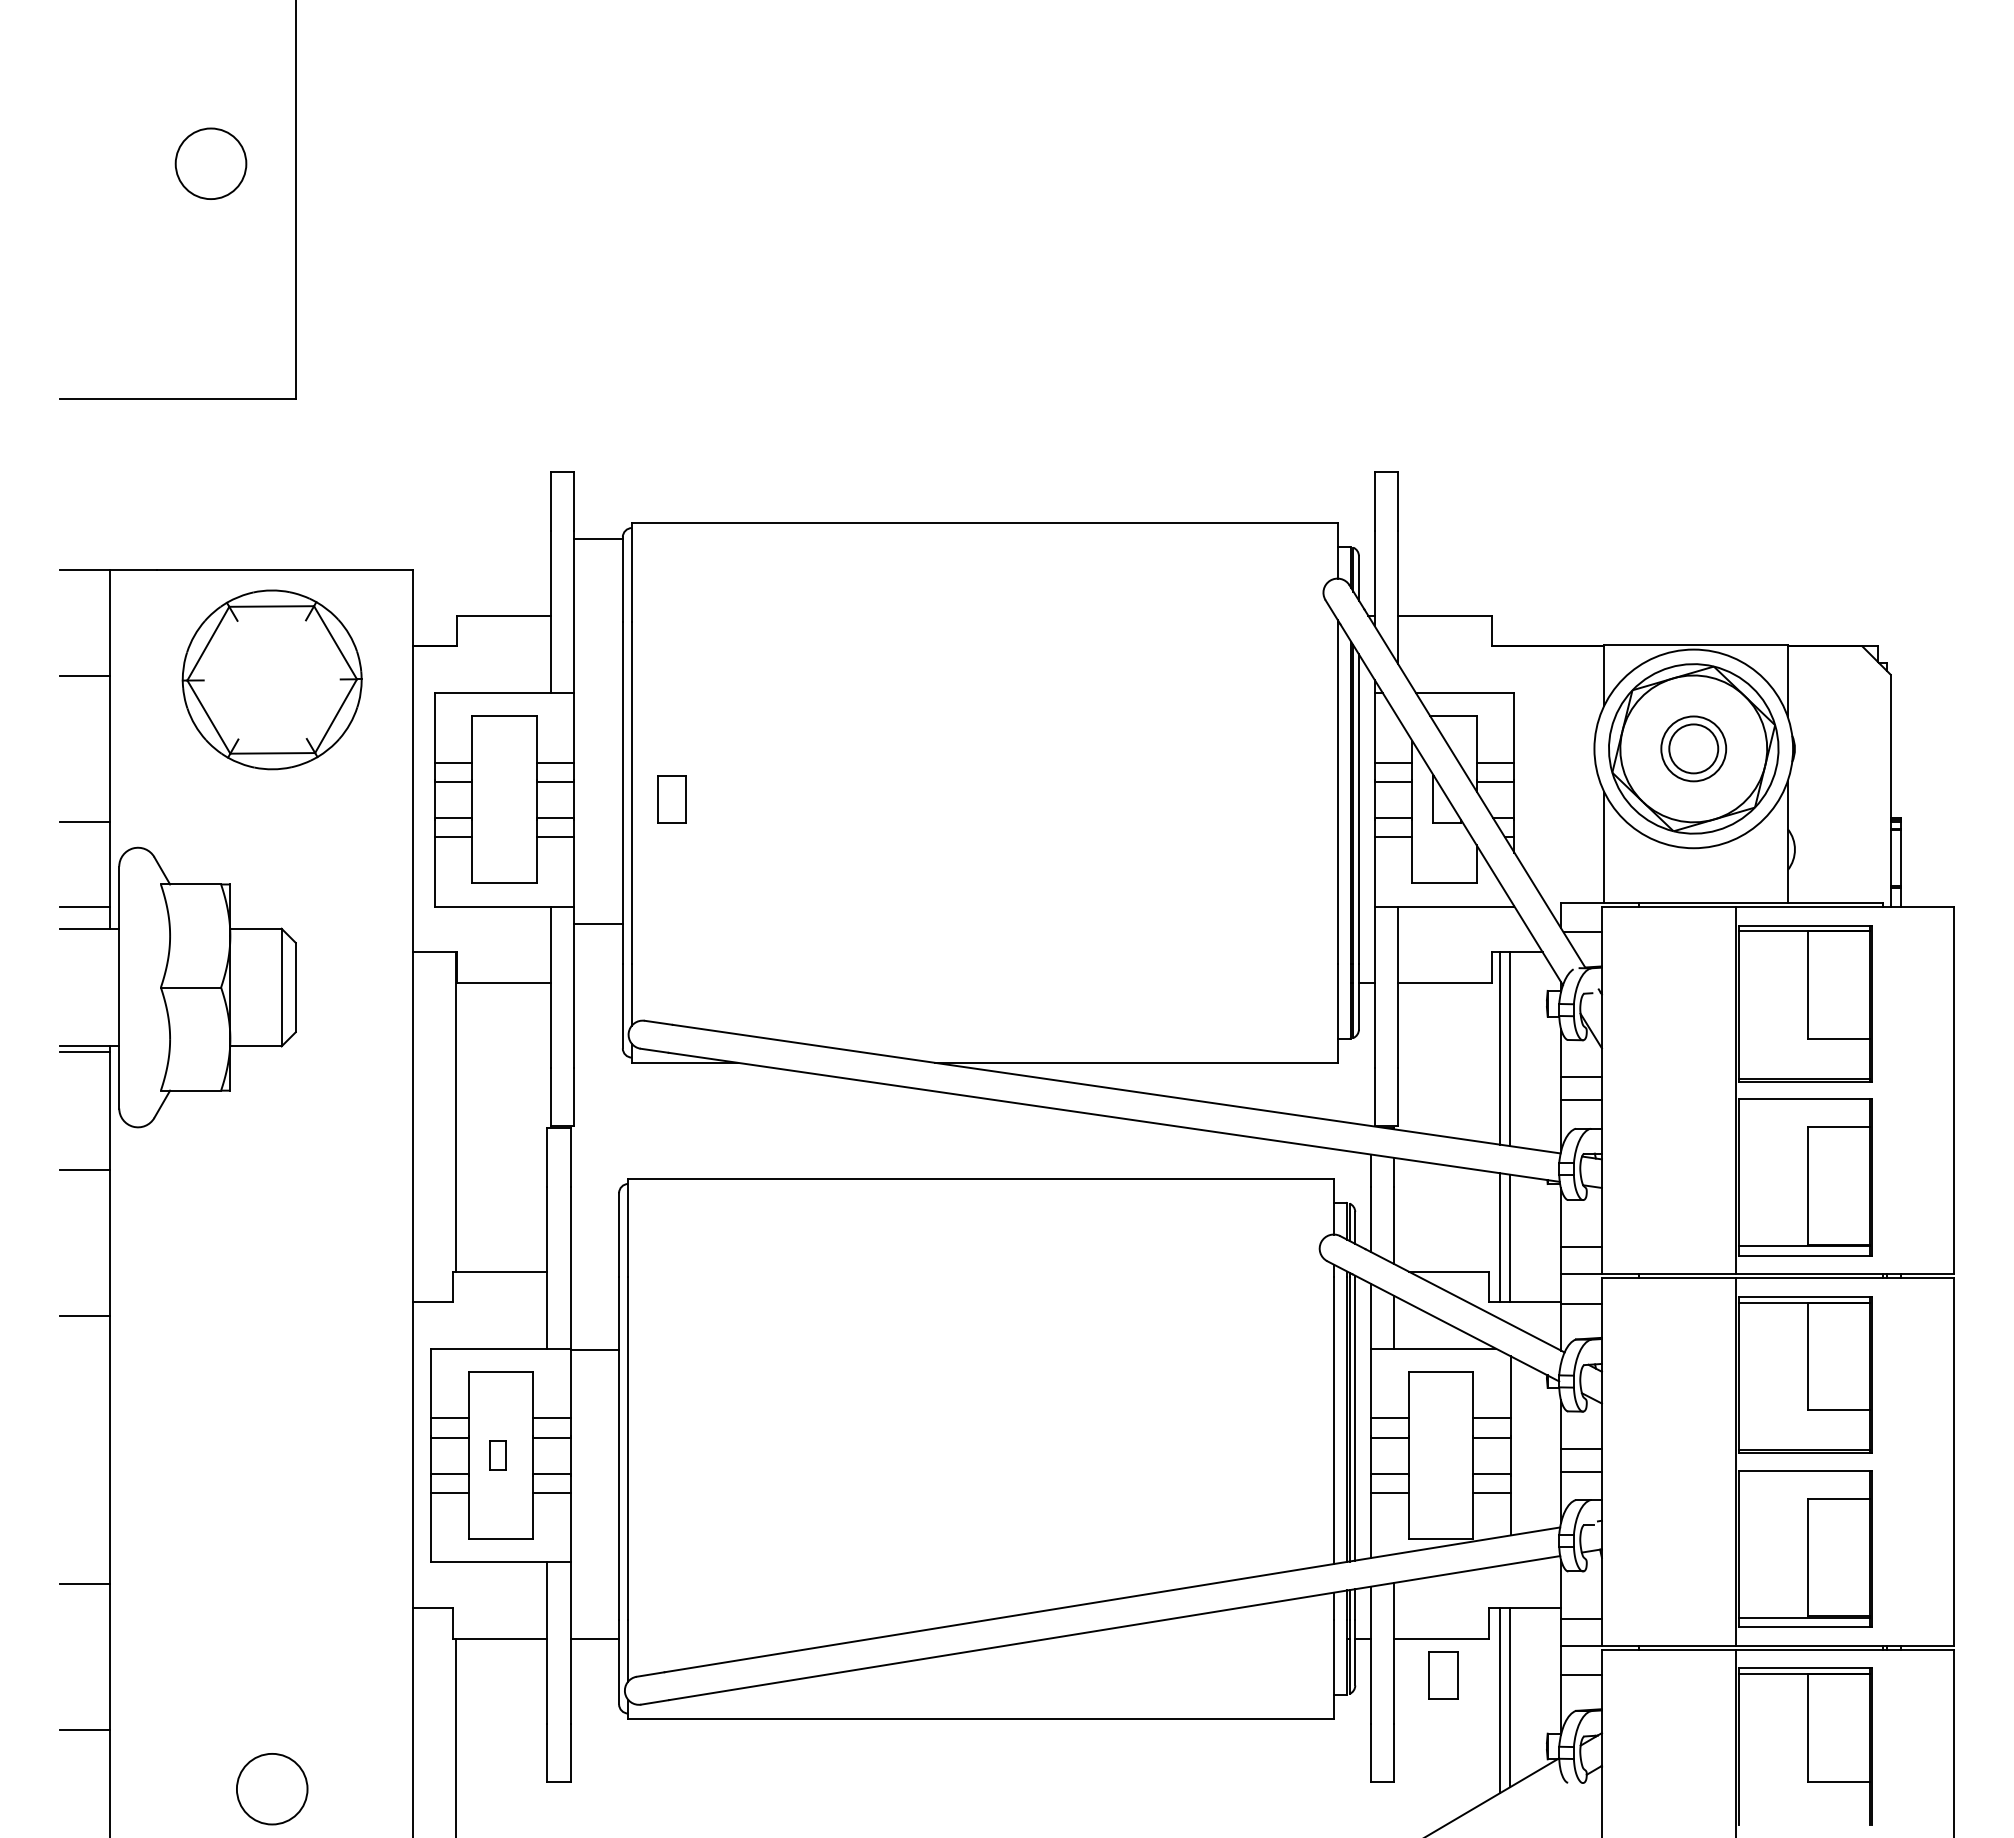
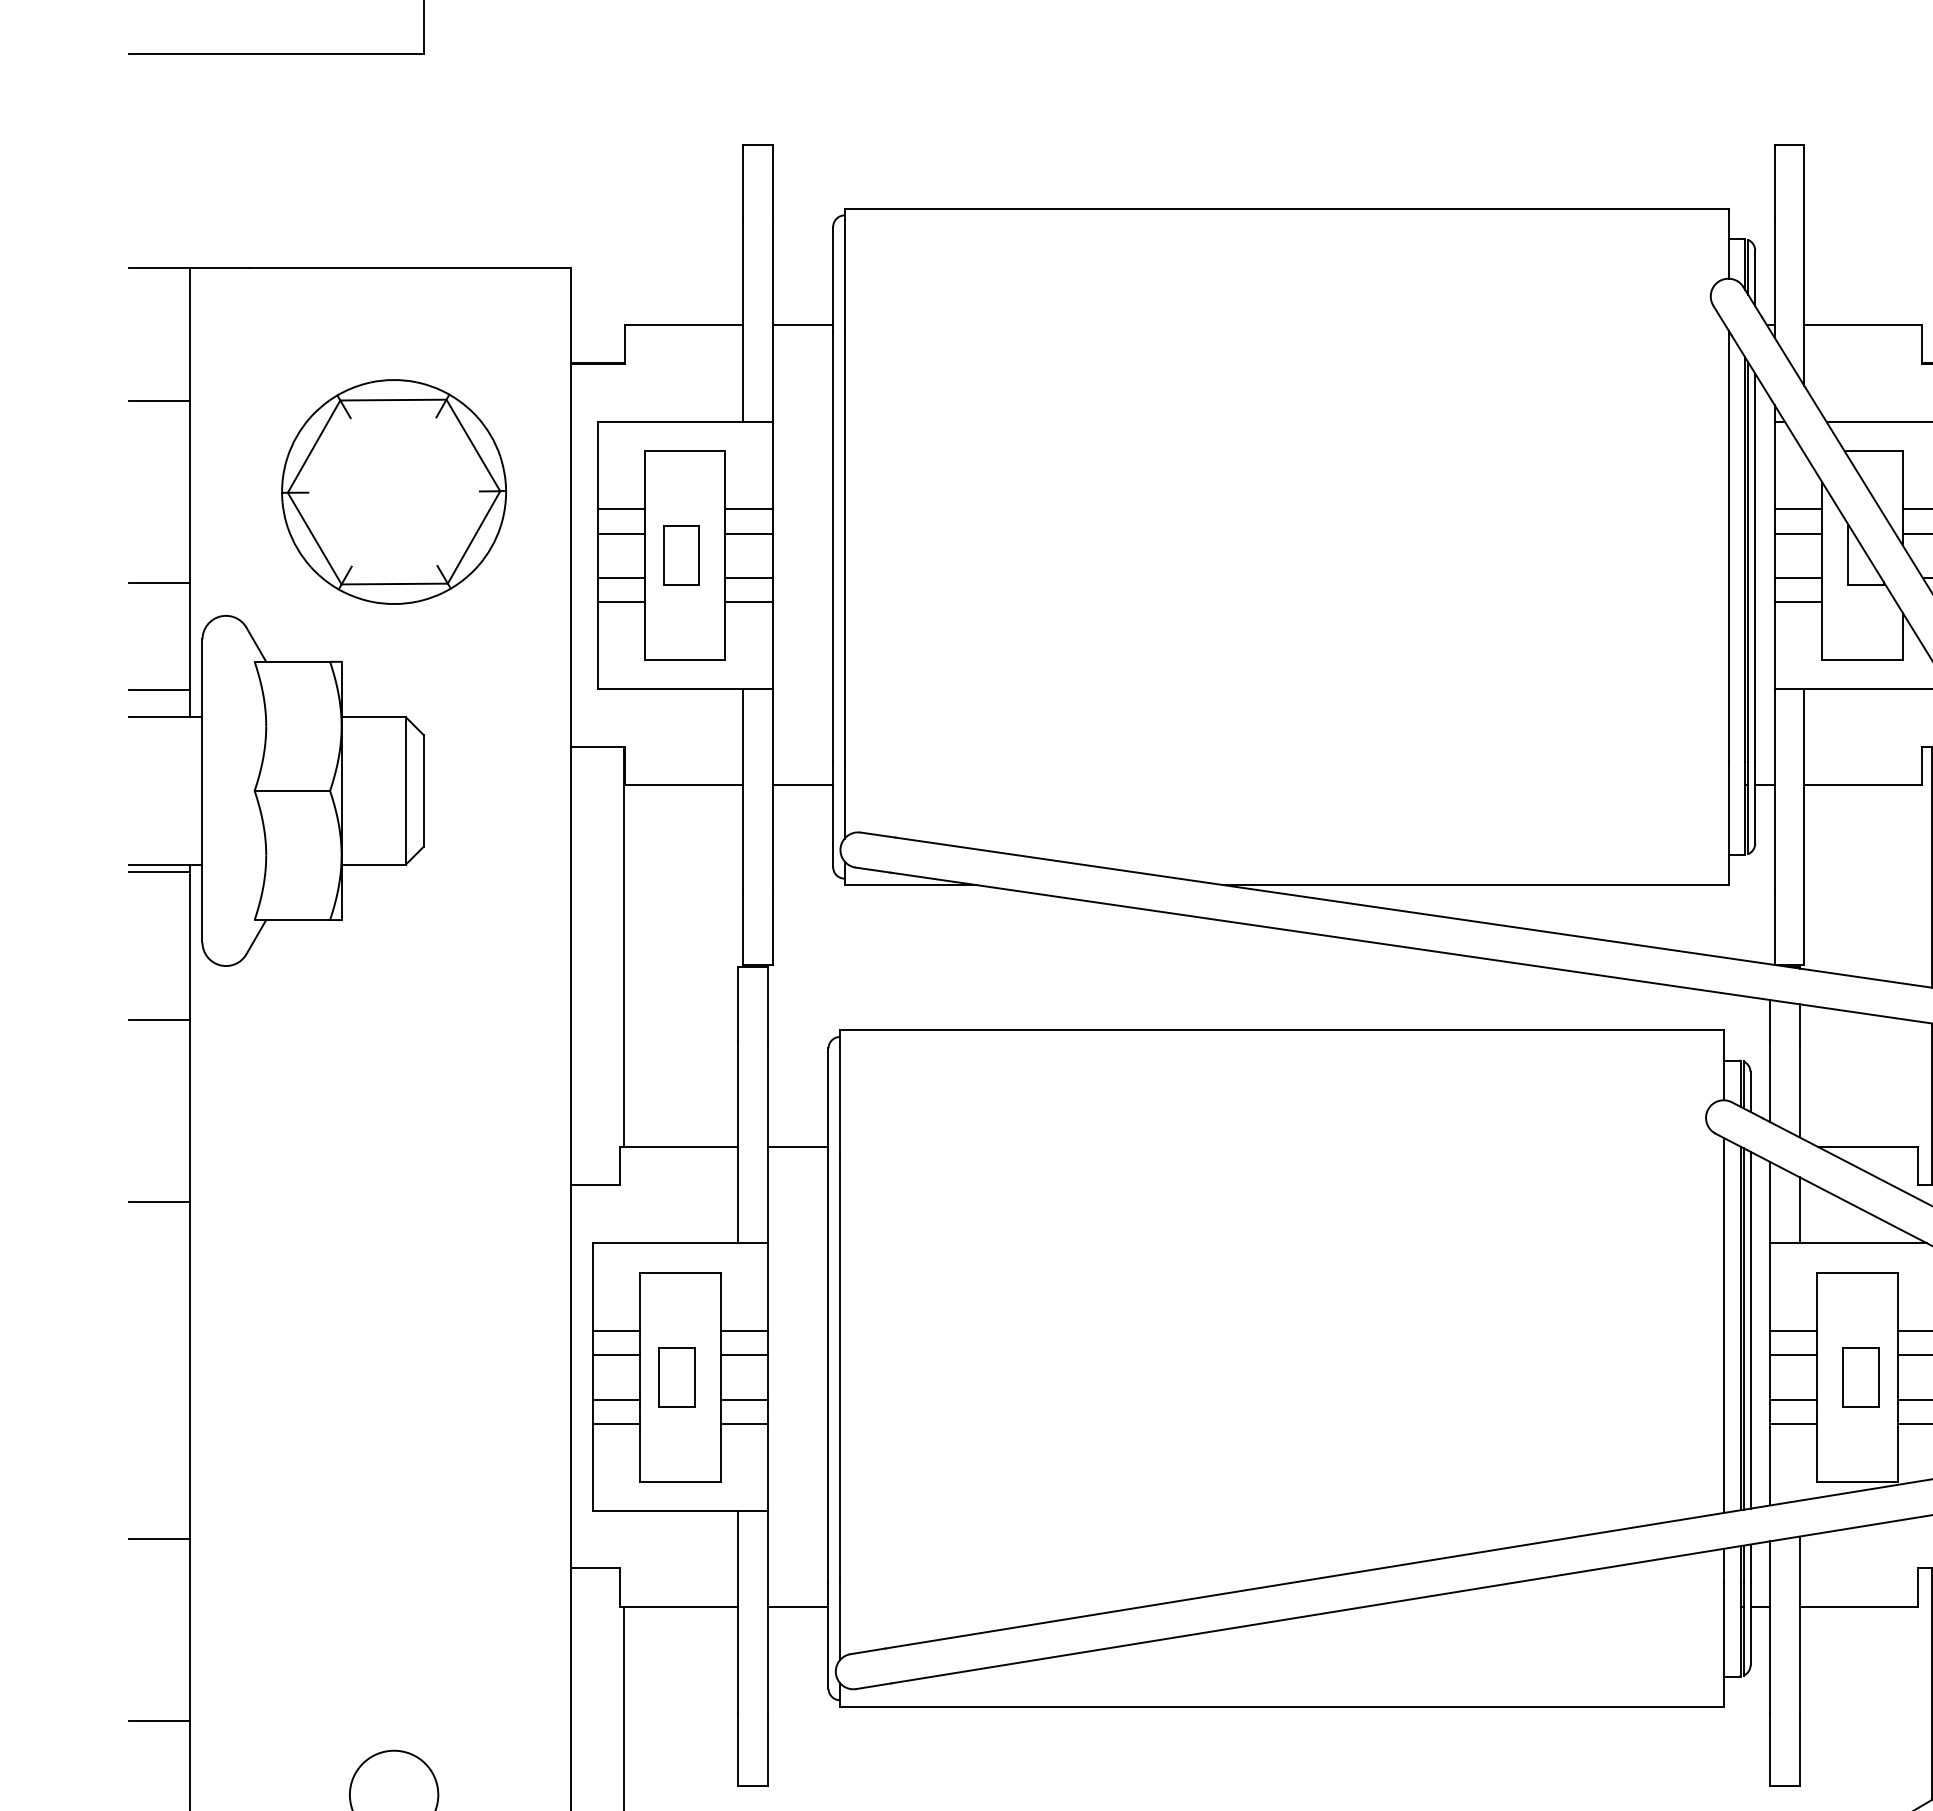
line: (598, 538) -> (802, 324), moved
part: (271, 679) -> (393, 491), moved
part: (671, 799) -> (681, 555), moved
line: (598, 923) -> (802, 784), moved
line: (594, 1349) -> (797, 1146), moved
part: (497, 1455) -> (676, 1377), size x1.67
part: (1443, 1675) -> (1861, 1377), moved

